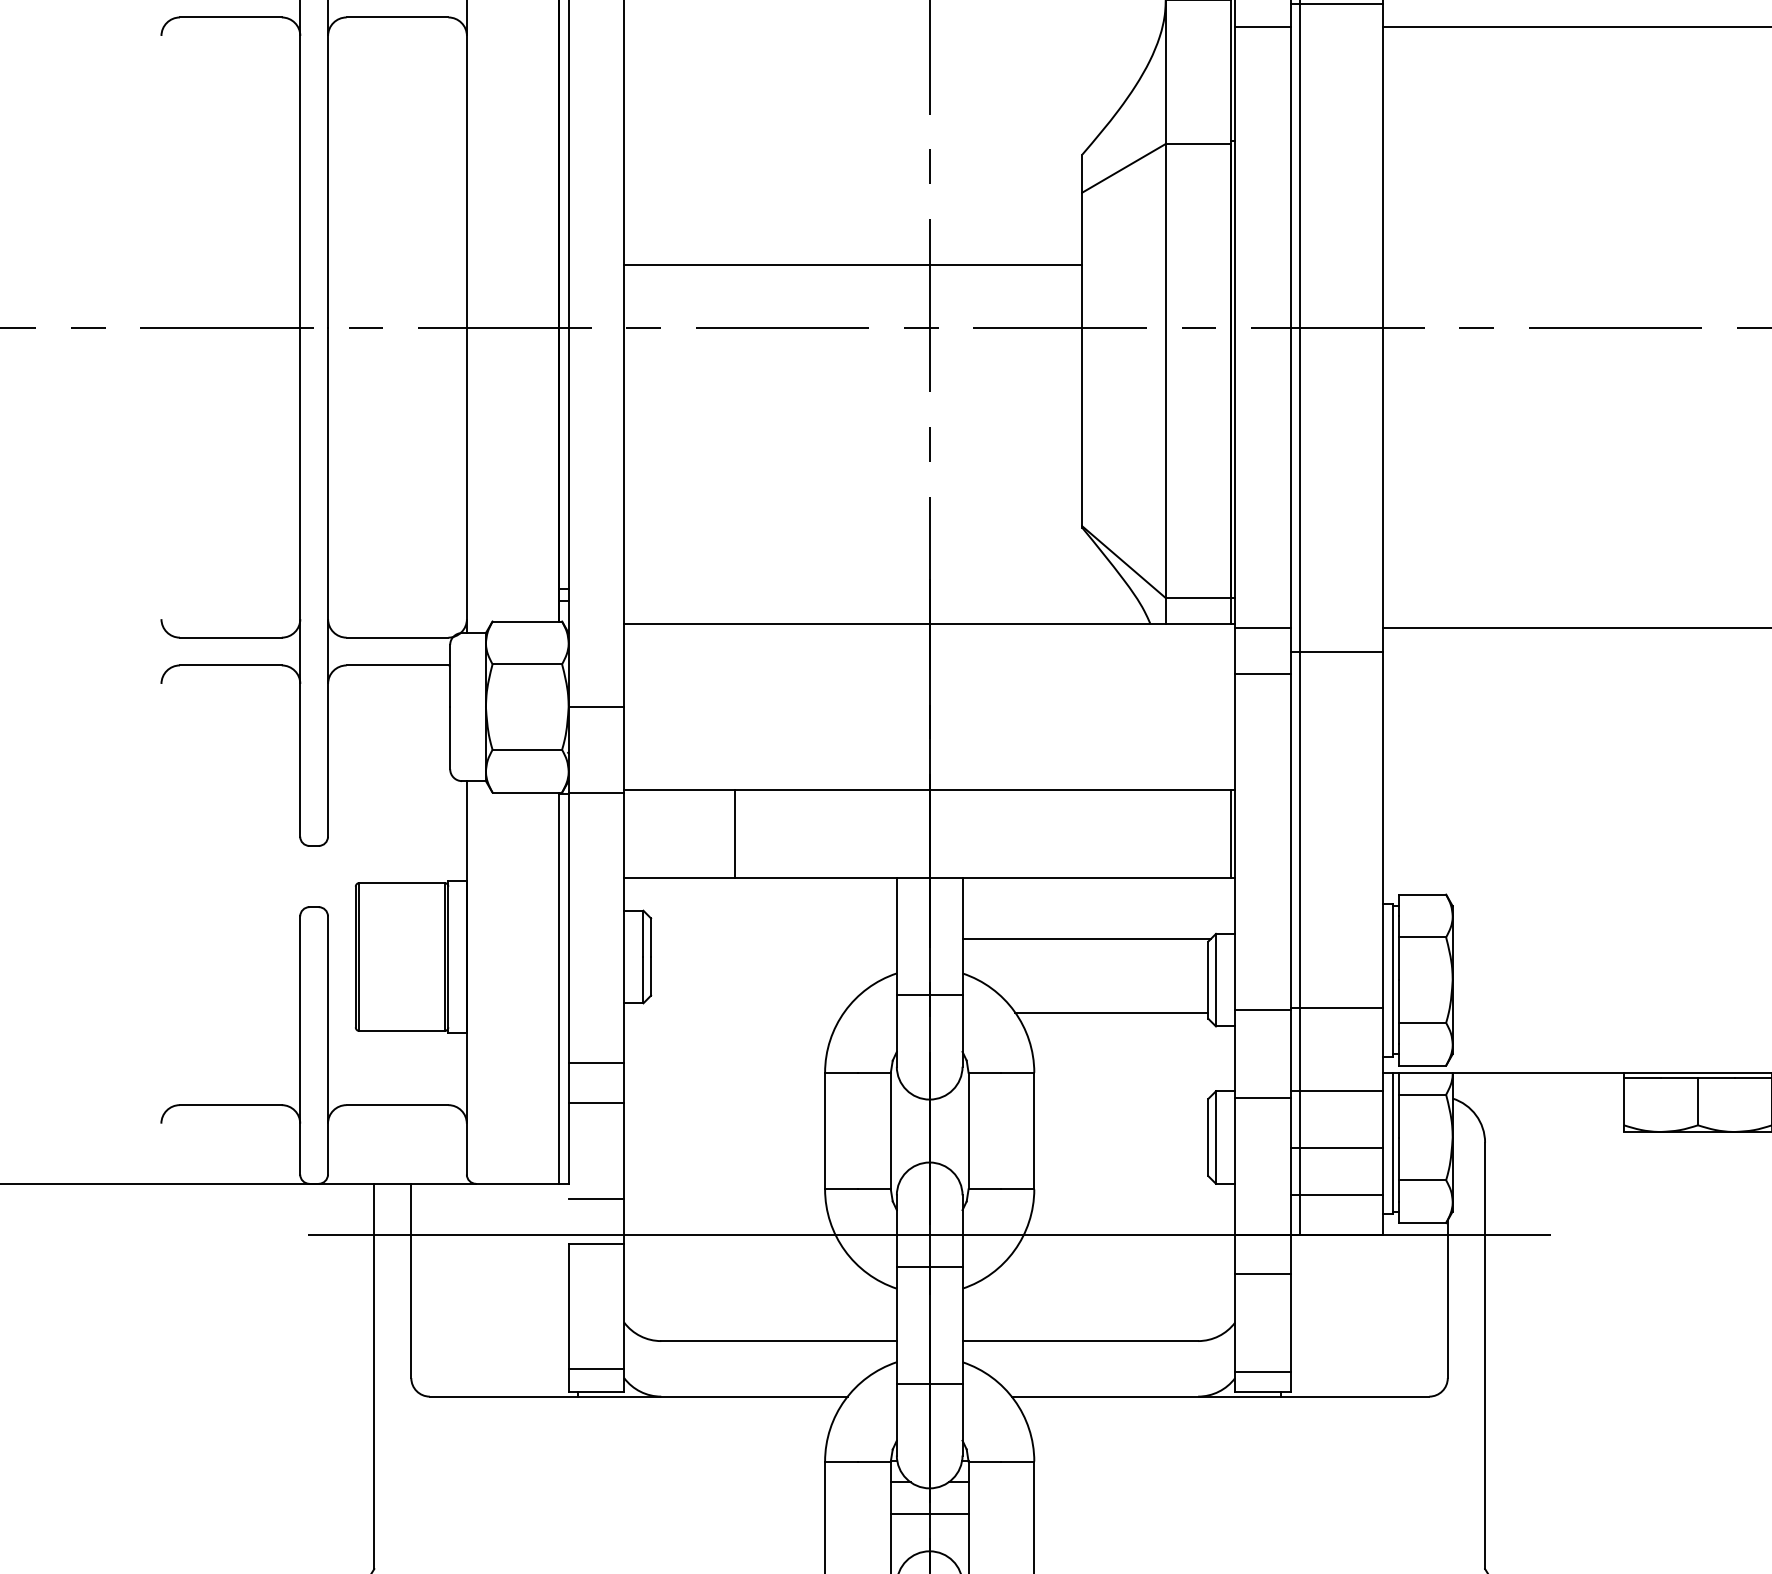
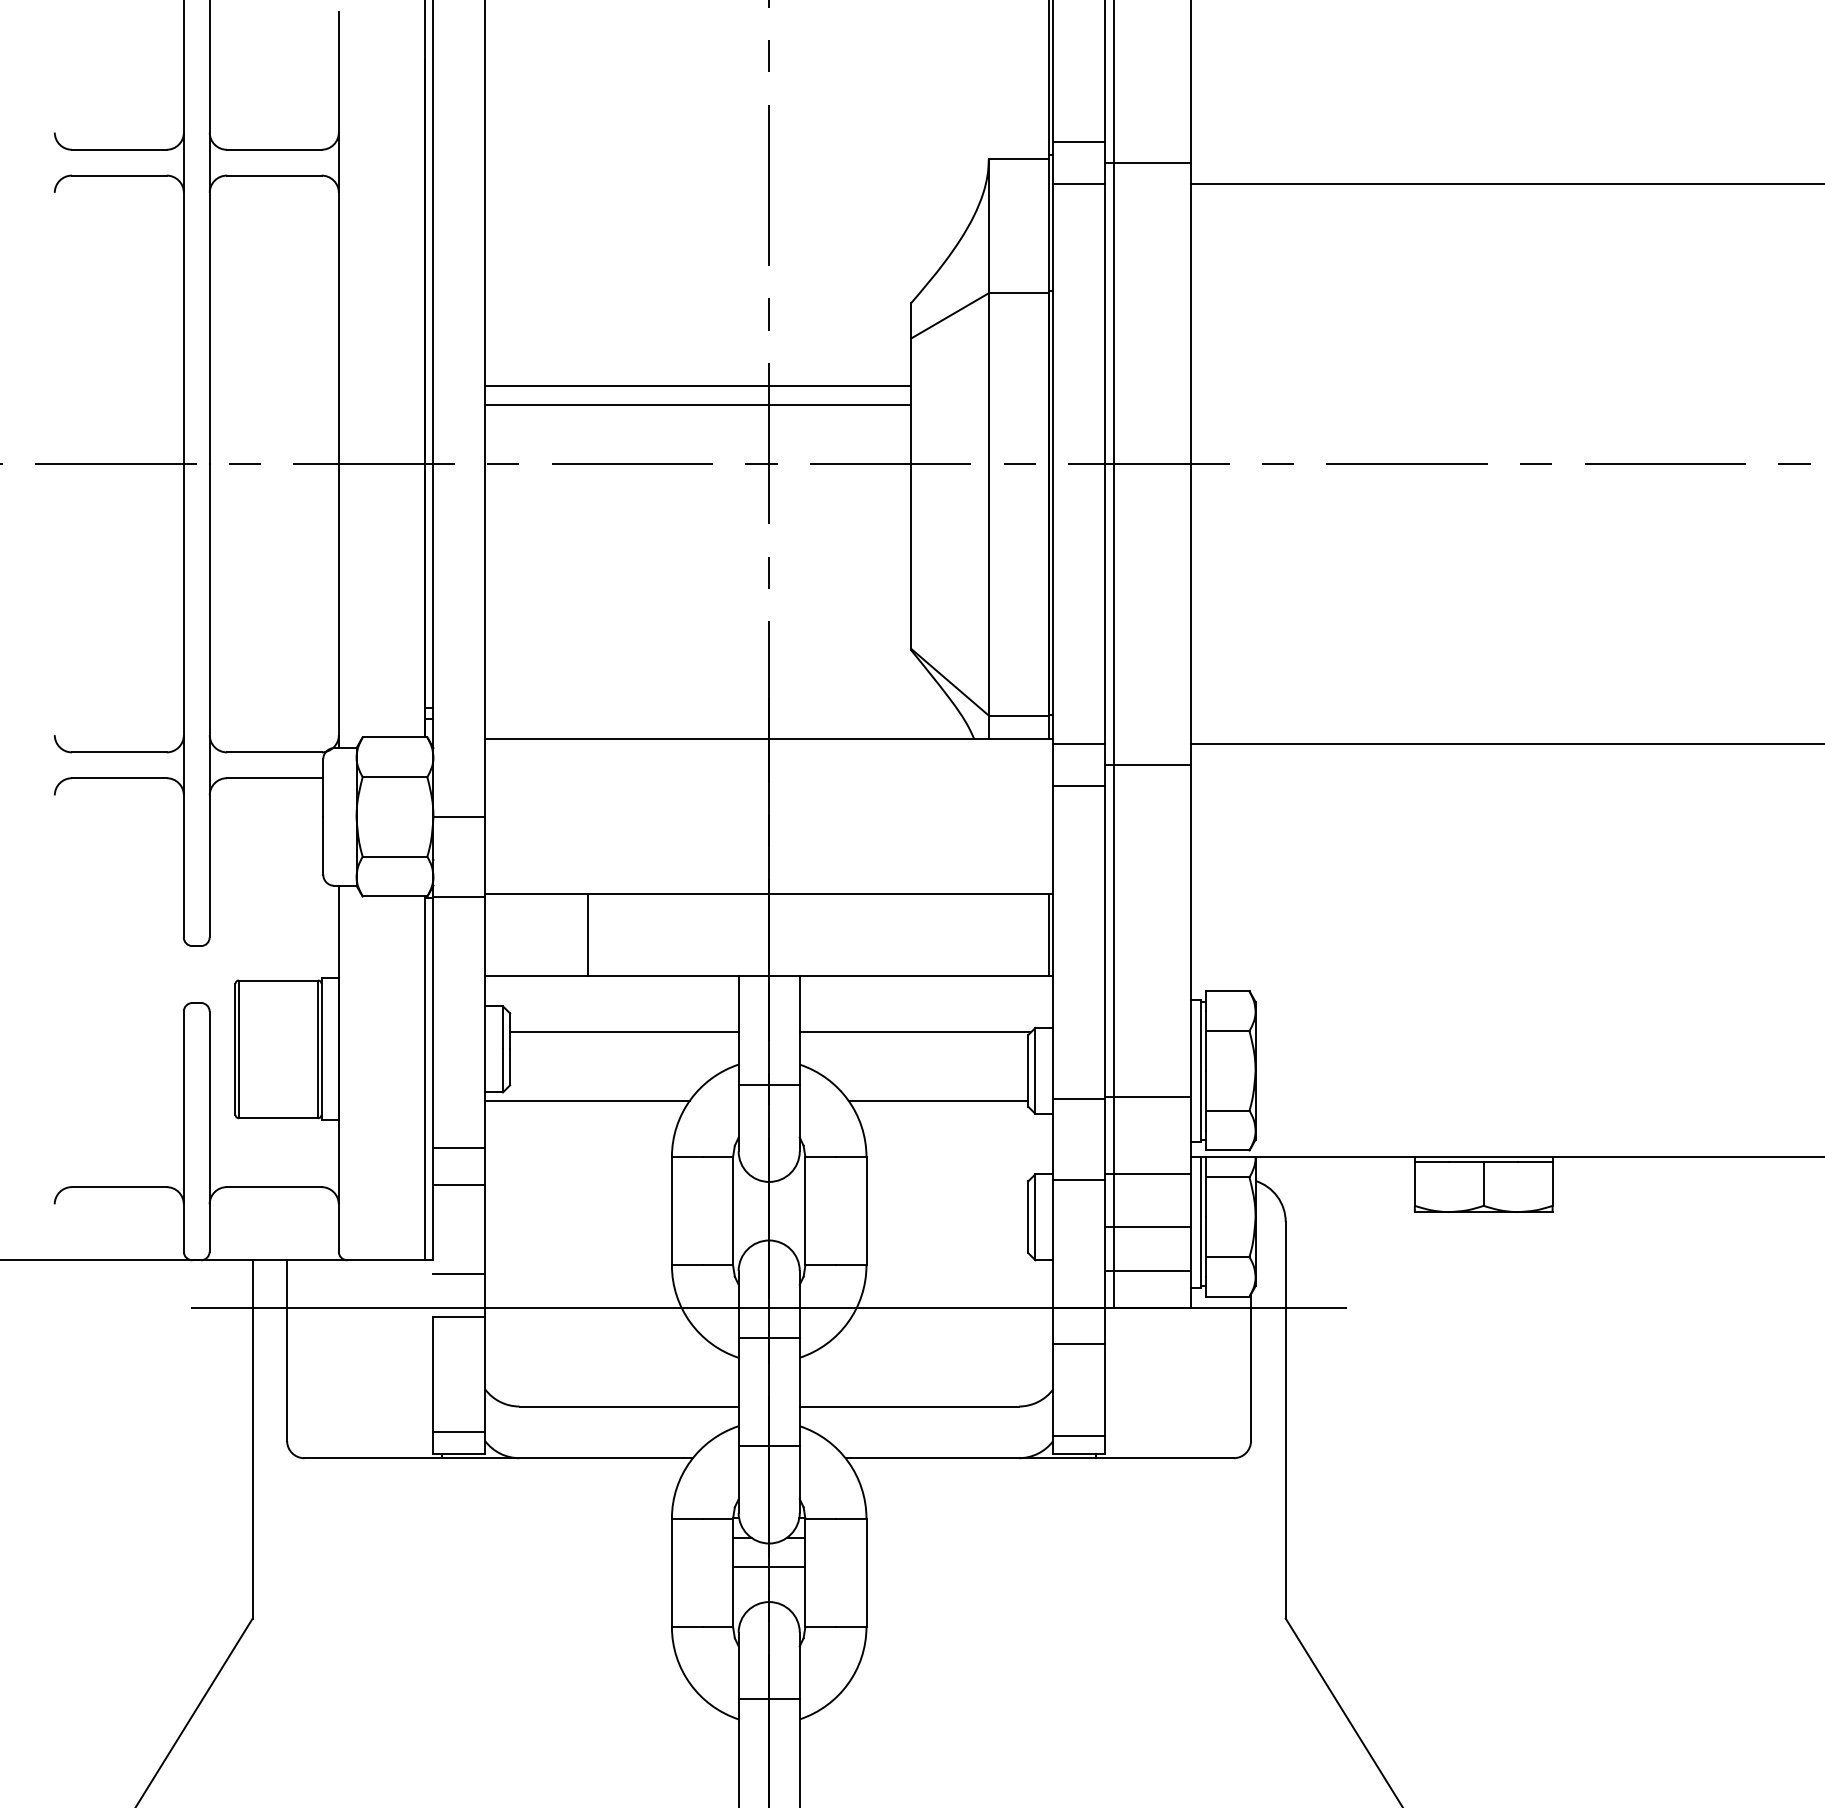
line: (853, 243) -> (698, 385), added
line: (774, 938) -> (624, 1032), added
line: (734, 1013) -> (587, 1101), added

